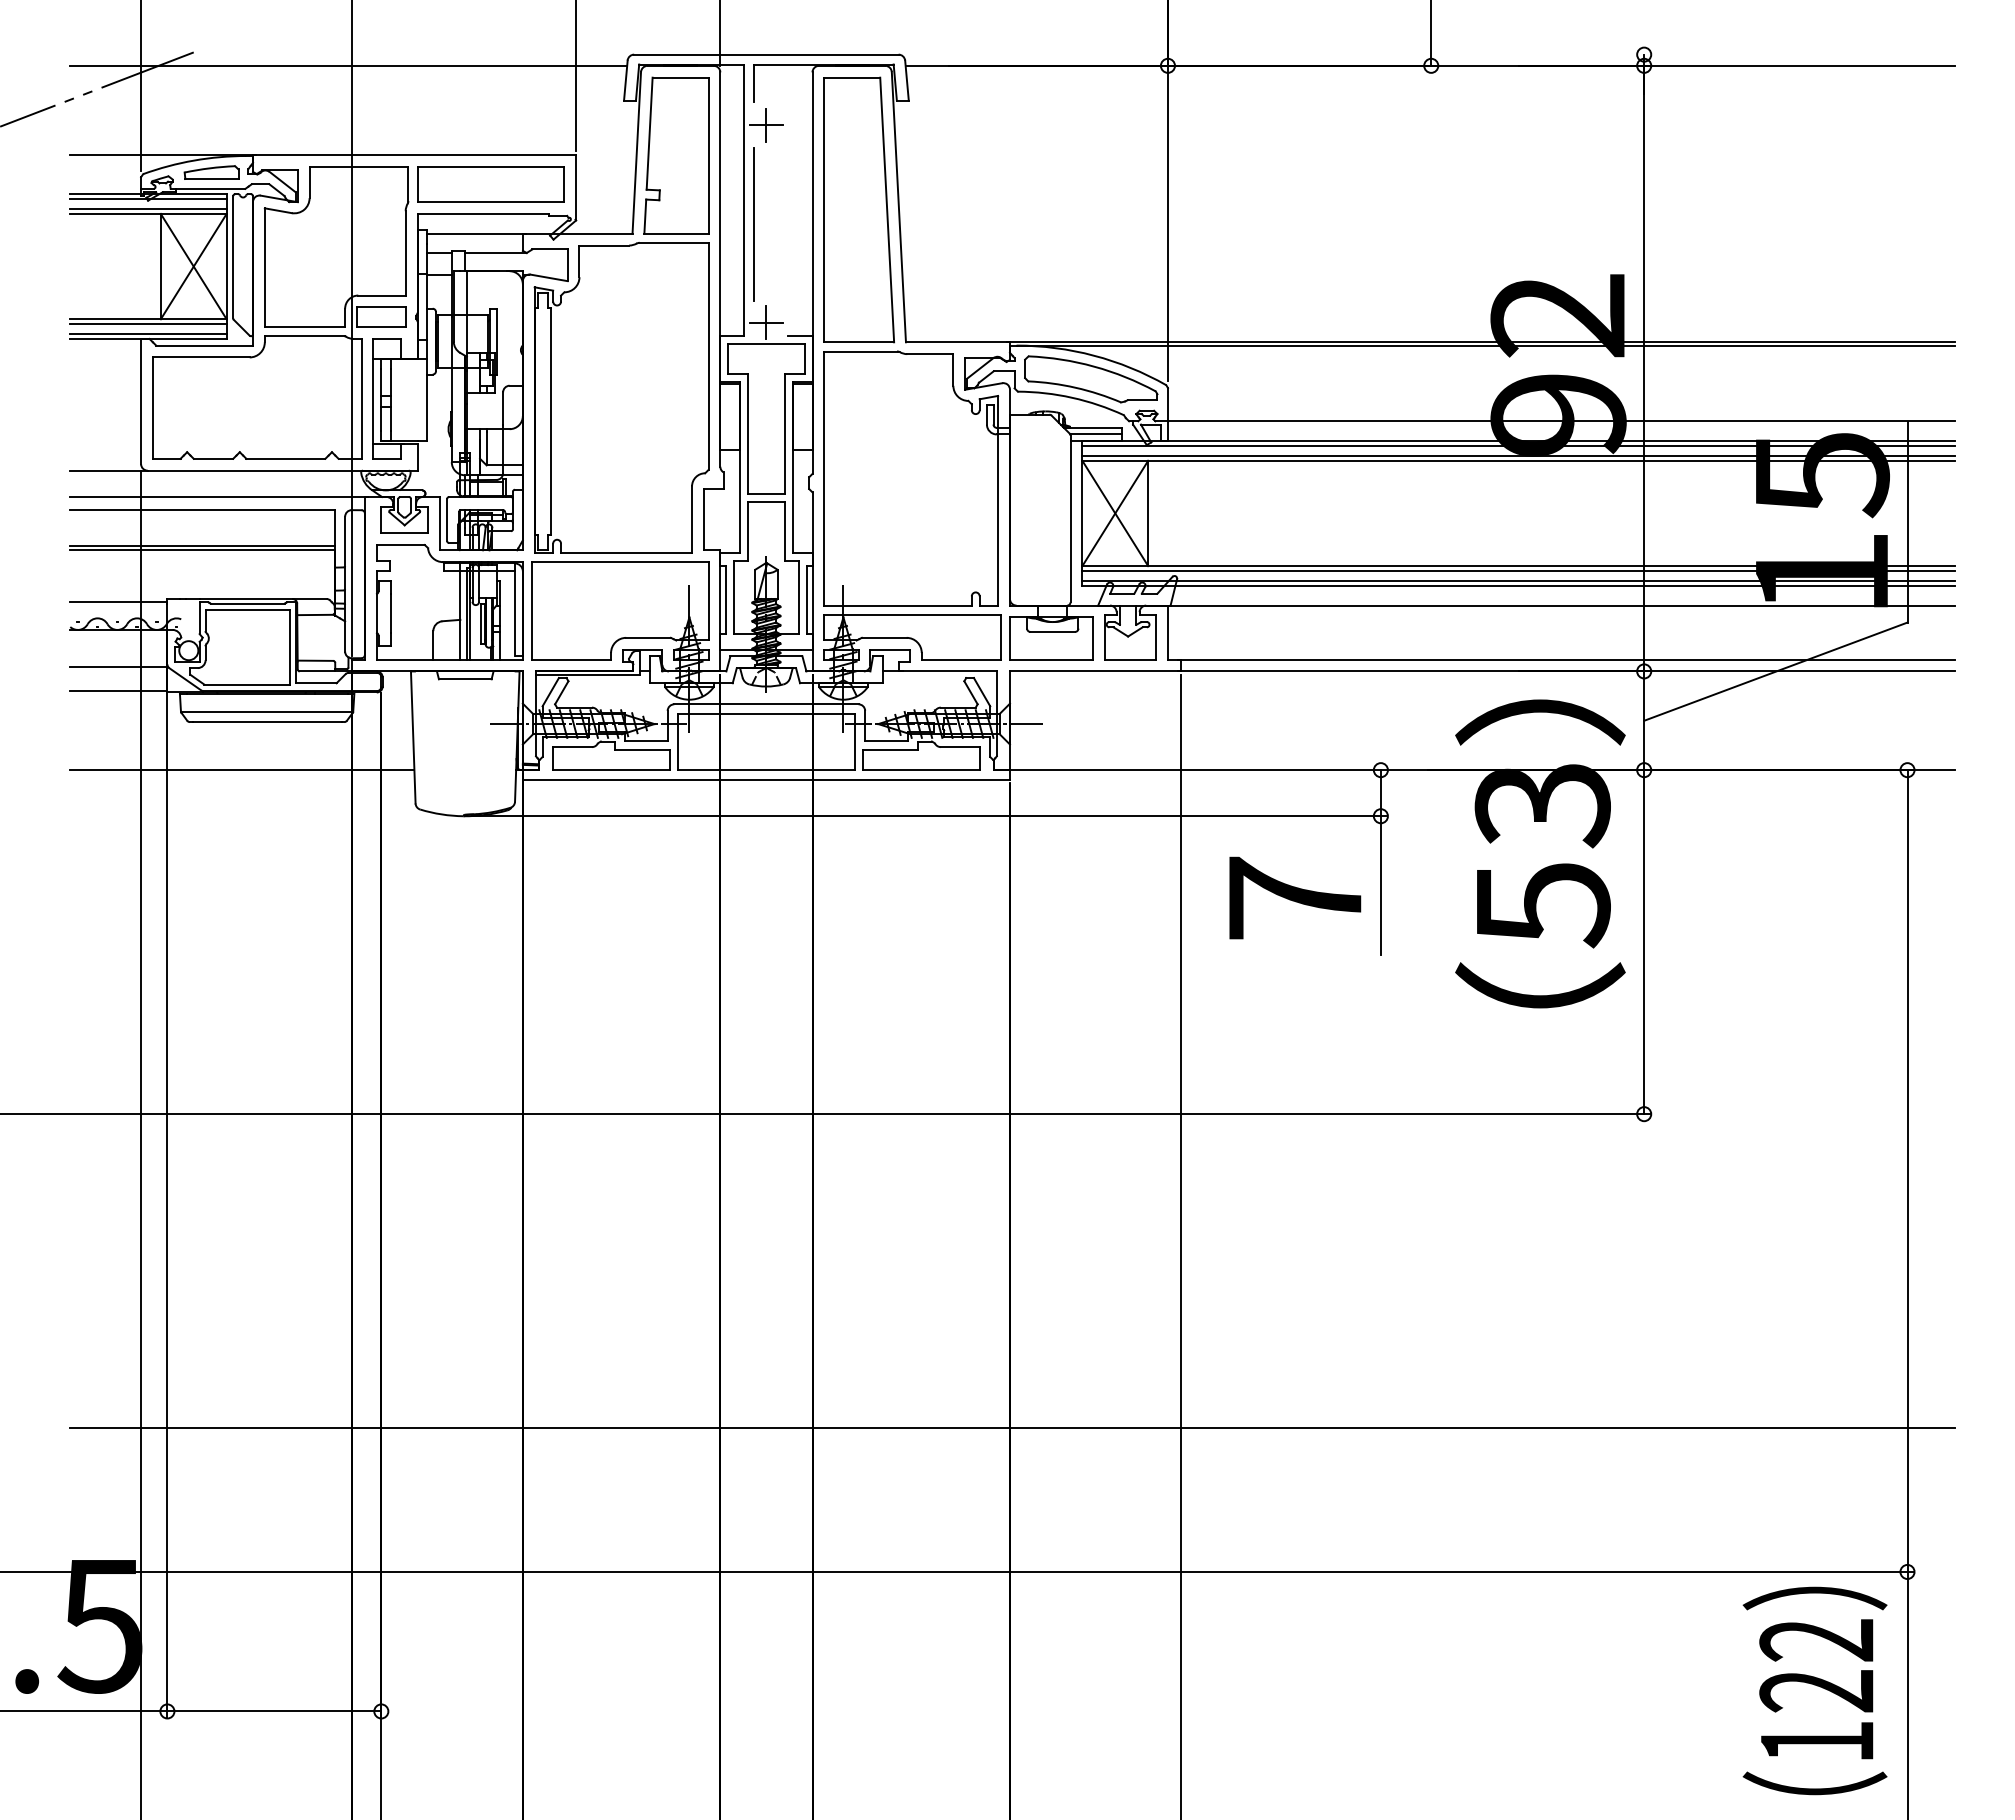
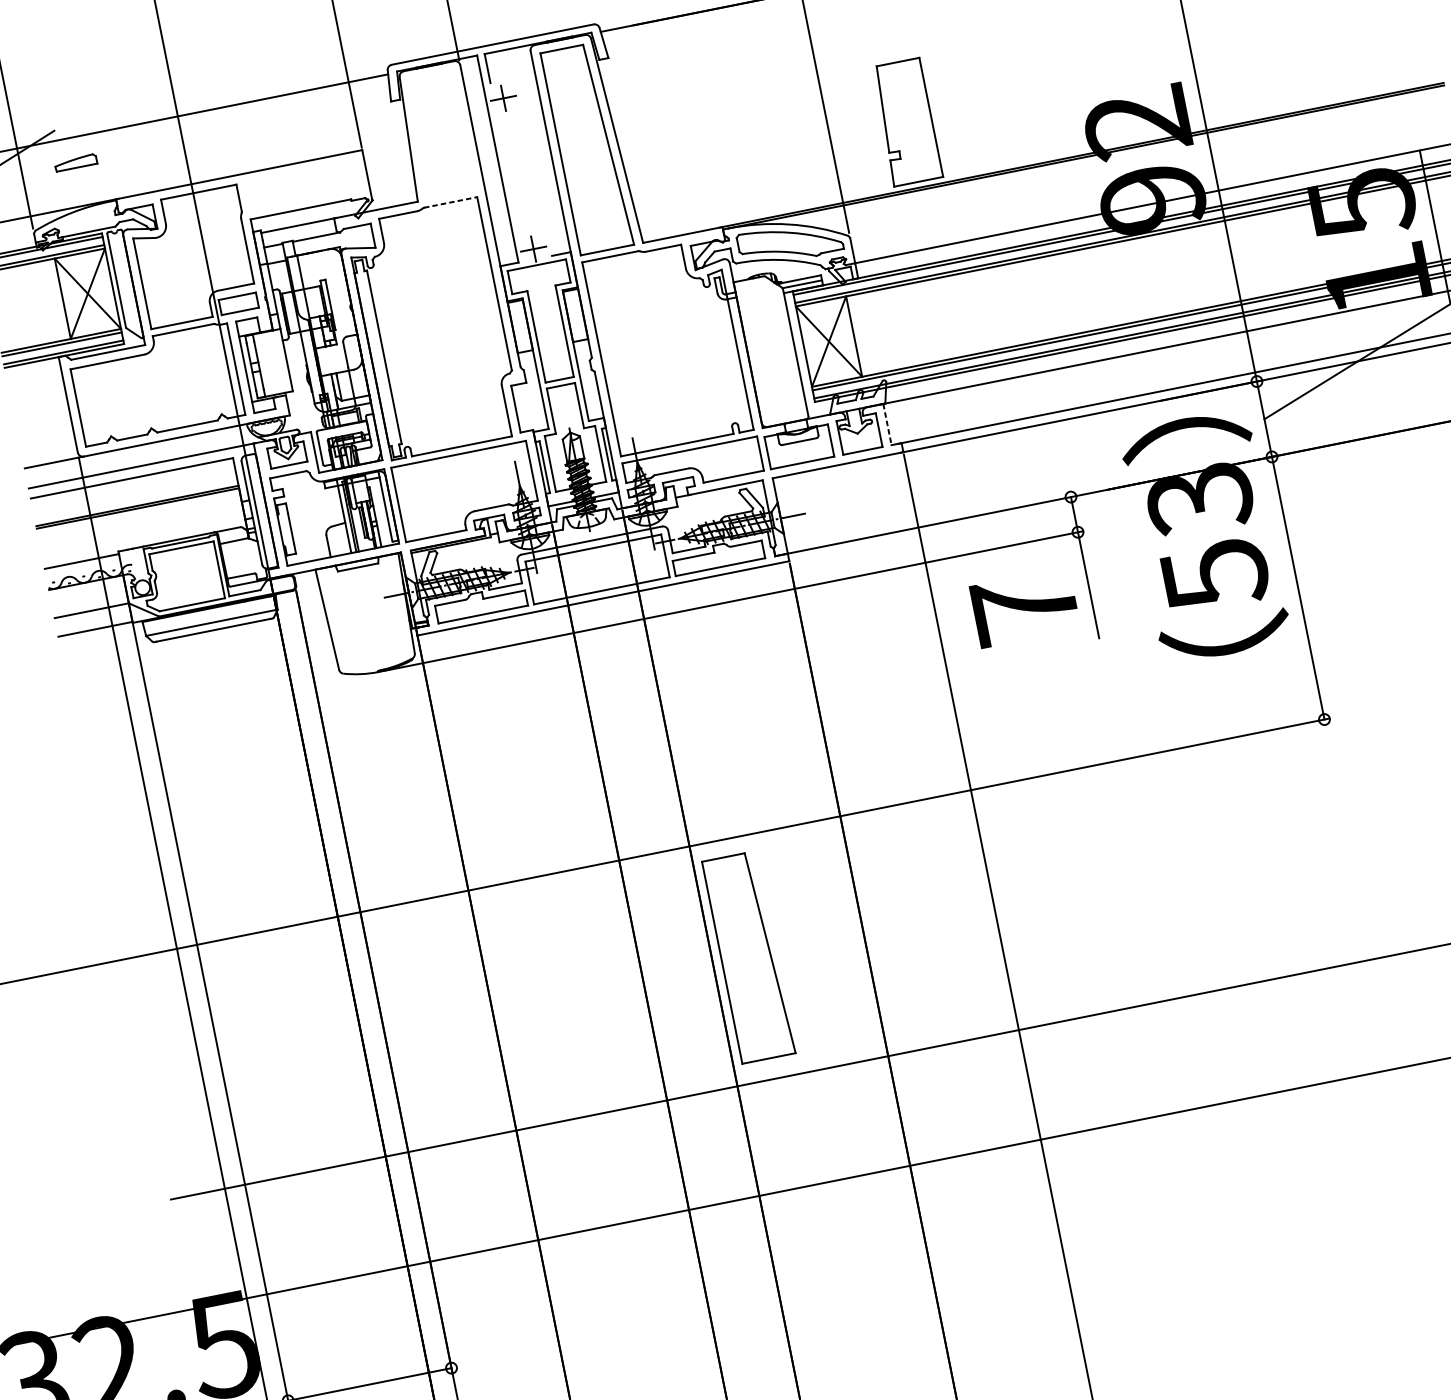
part: (676, 155) -> (906, 122), moved
part: (211, 172) -> (75, 162), moved
part: (490, 184) -> (301, 185), removed
line: (753, 223) -> (508, 175), removed
line: (673, 242) -> (450, 202), solid -> dashed
line: (1167, 632) -> (887, 424), solid -> dashed
line: (242, 770) -> (201, 671), removed
part: (858, 1268) -> (748, 957), added

